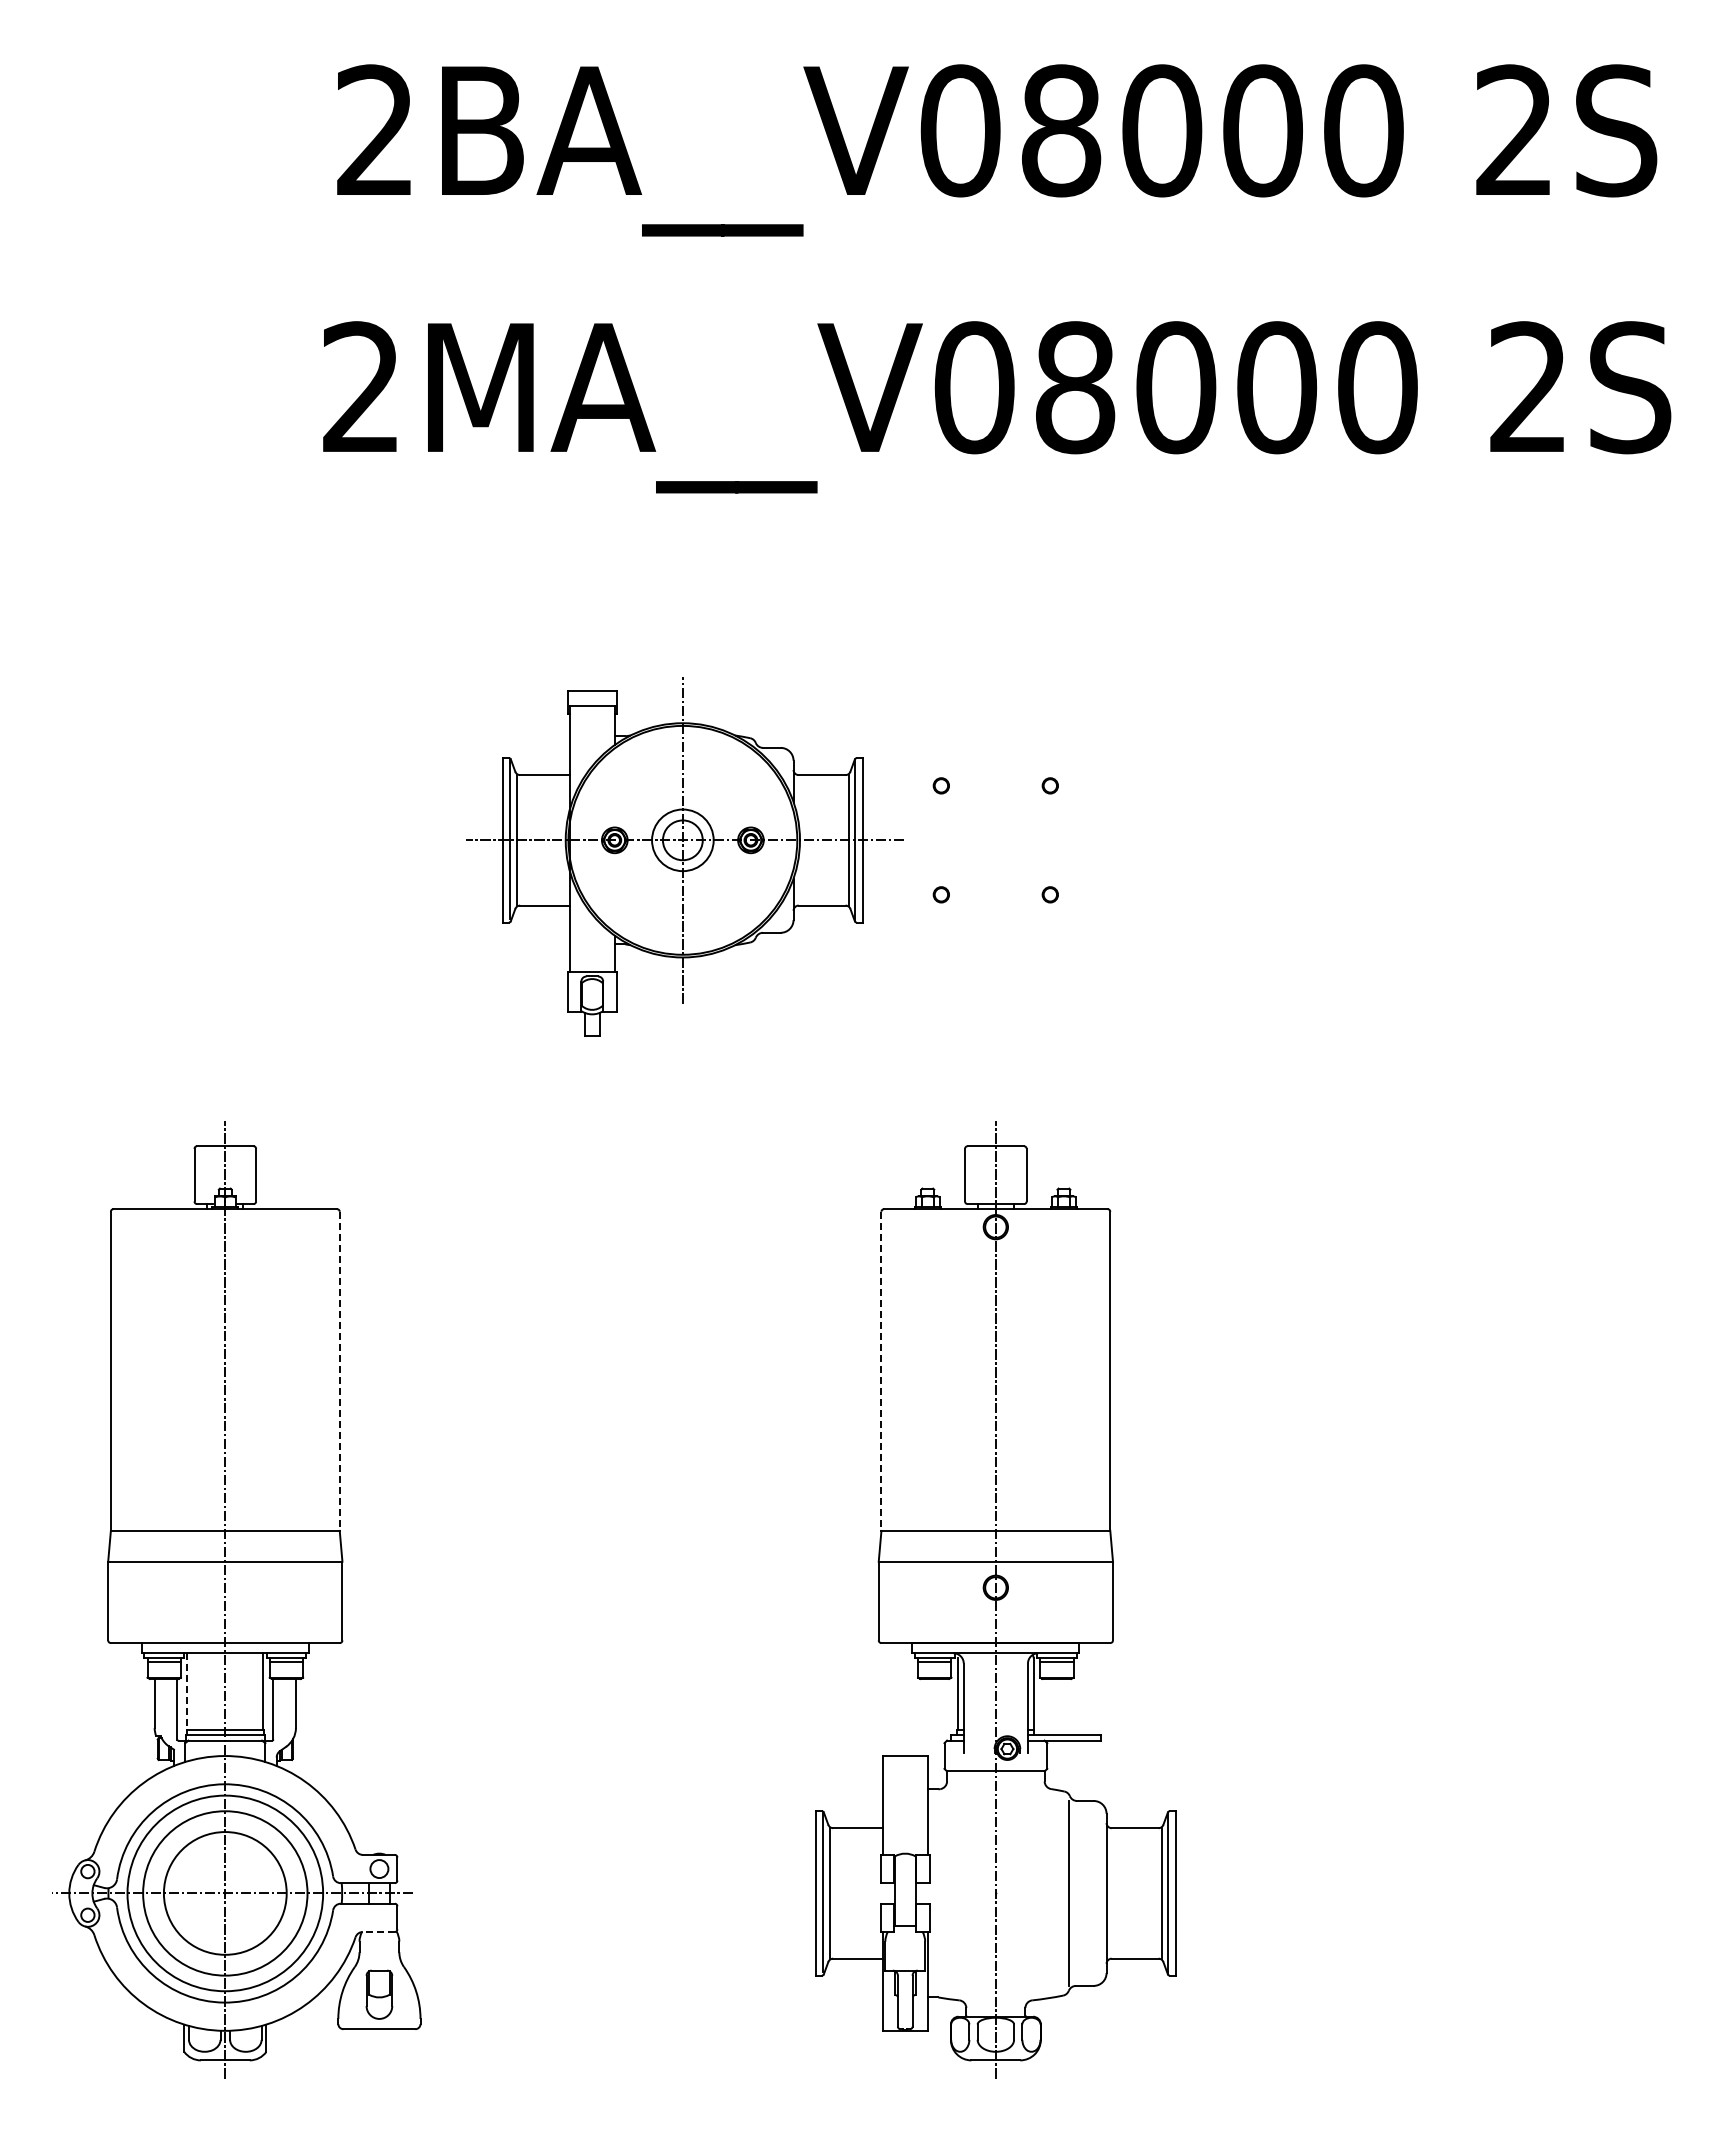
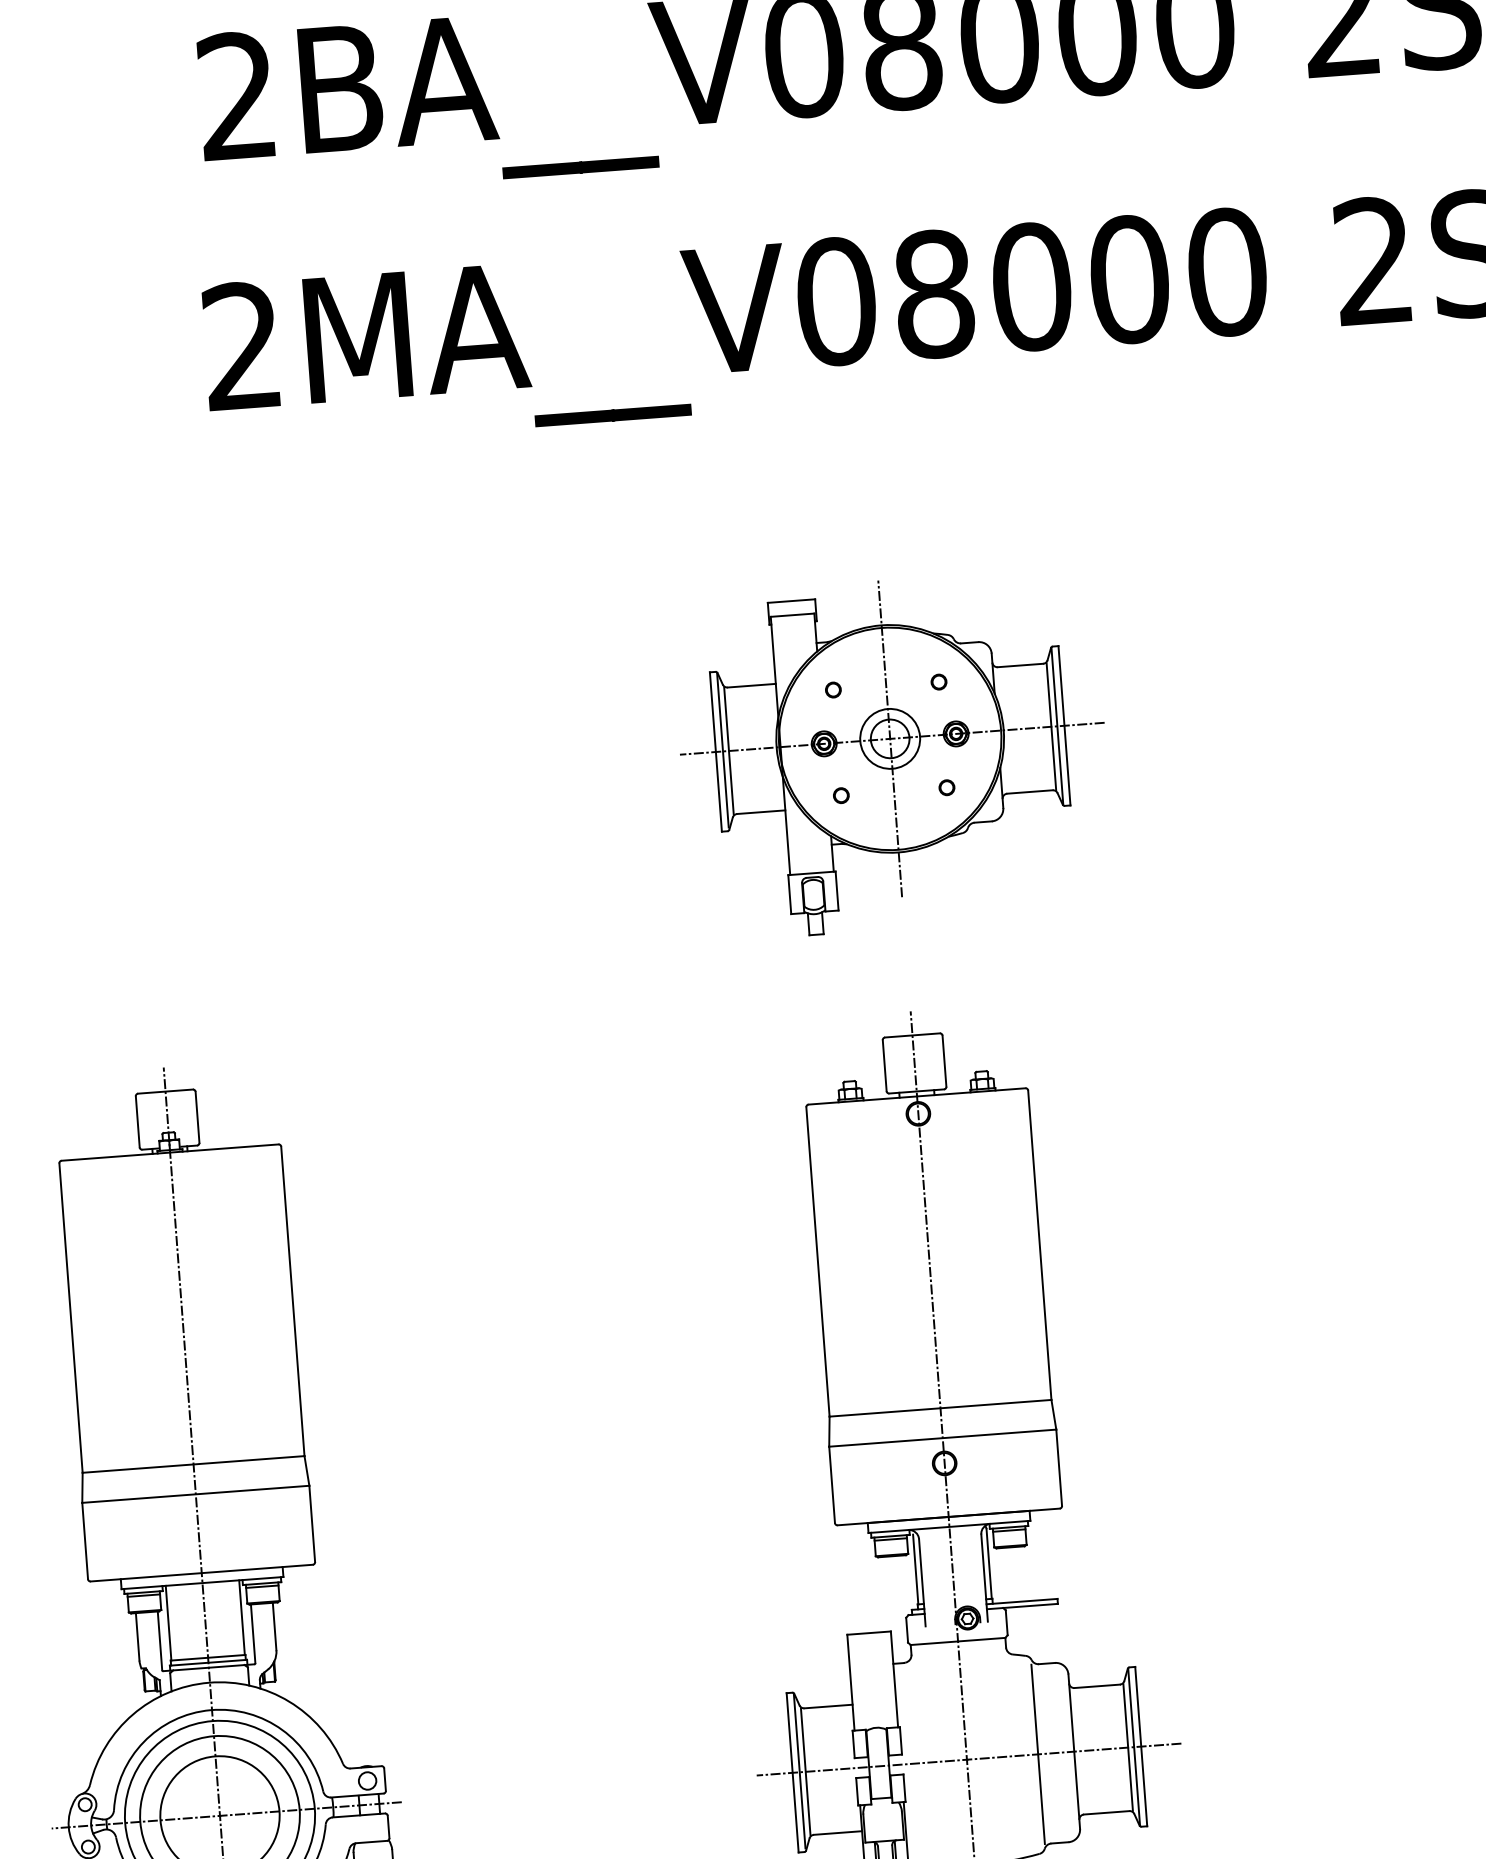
part: (684, 856) -> (892, 754), moved
line: (339, 1371) -> (292, 1301), dashed -> solid
line: (881, 1371) -> (818, 1262), dashed -> solid
line: (187, 1691) -> (168, 1622), dashed -> solid
line: (997, 1893) -> (968, 1759), added
line: (378, 1931) -> (371, 1841), dashed -> solid

